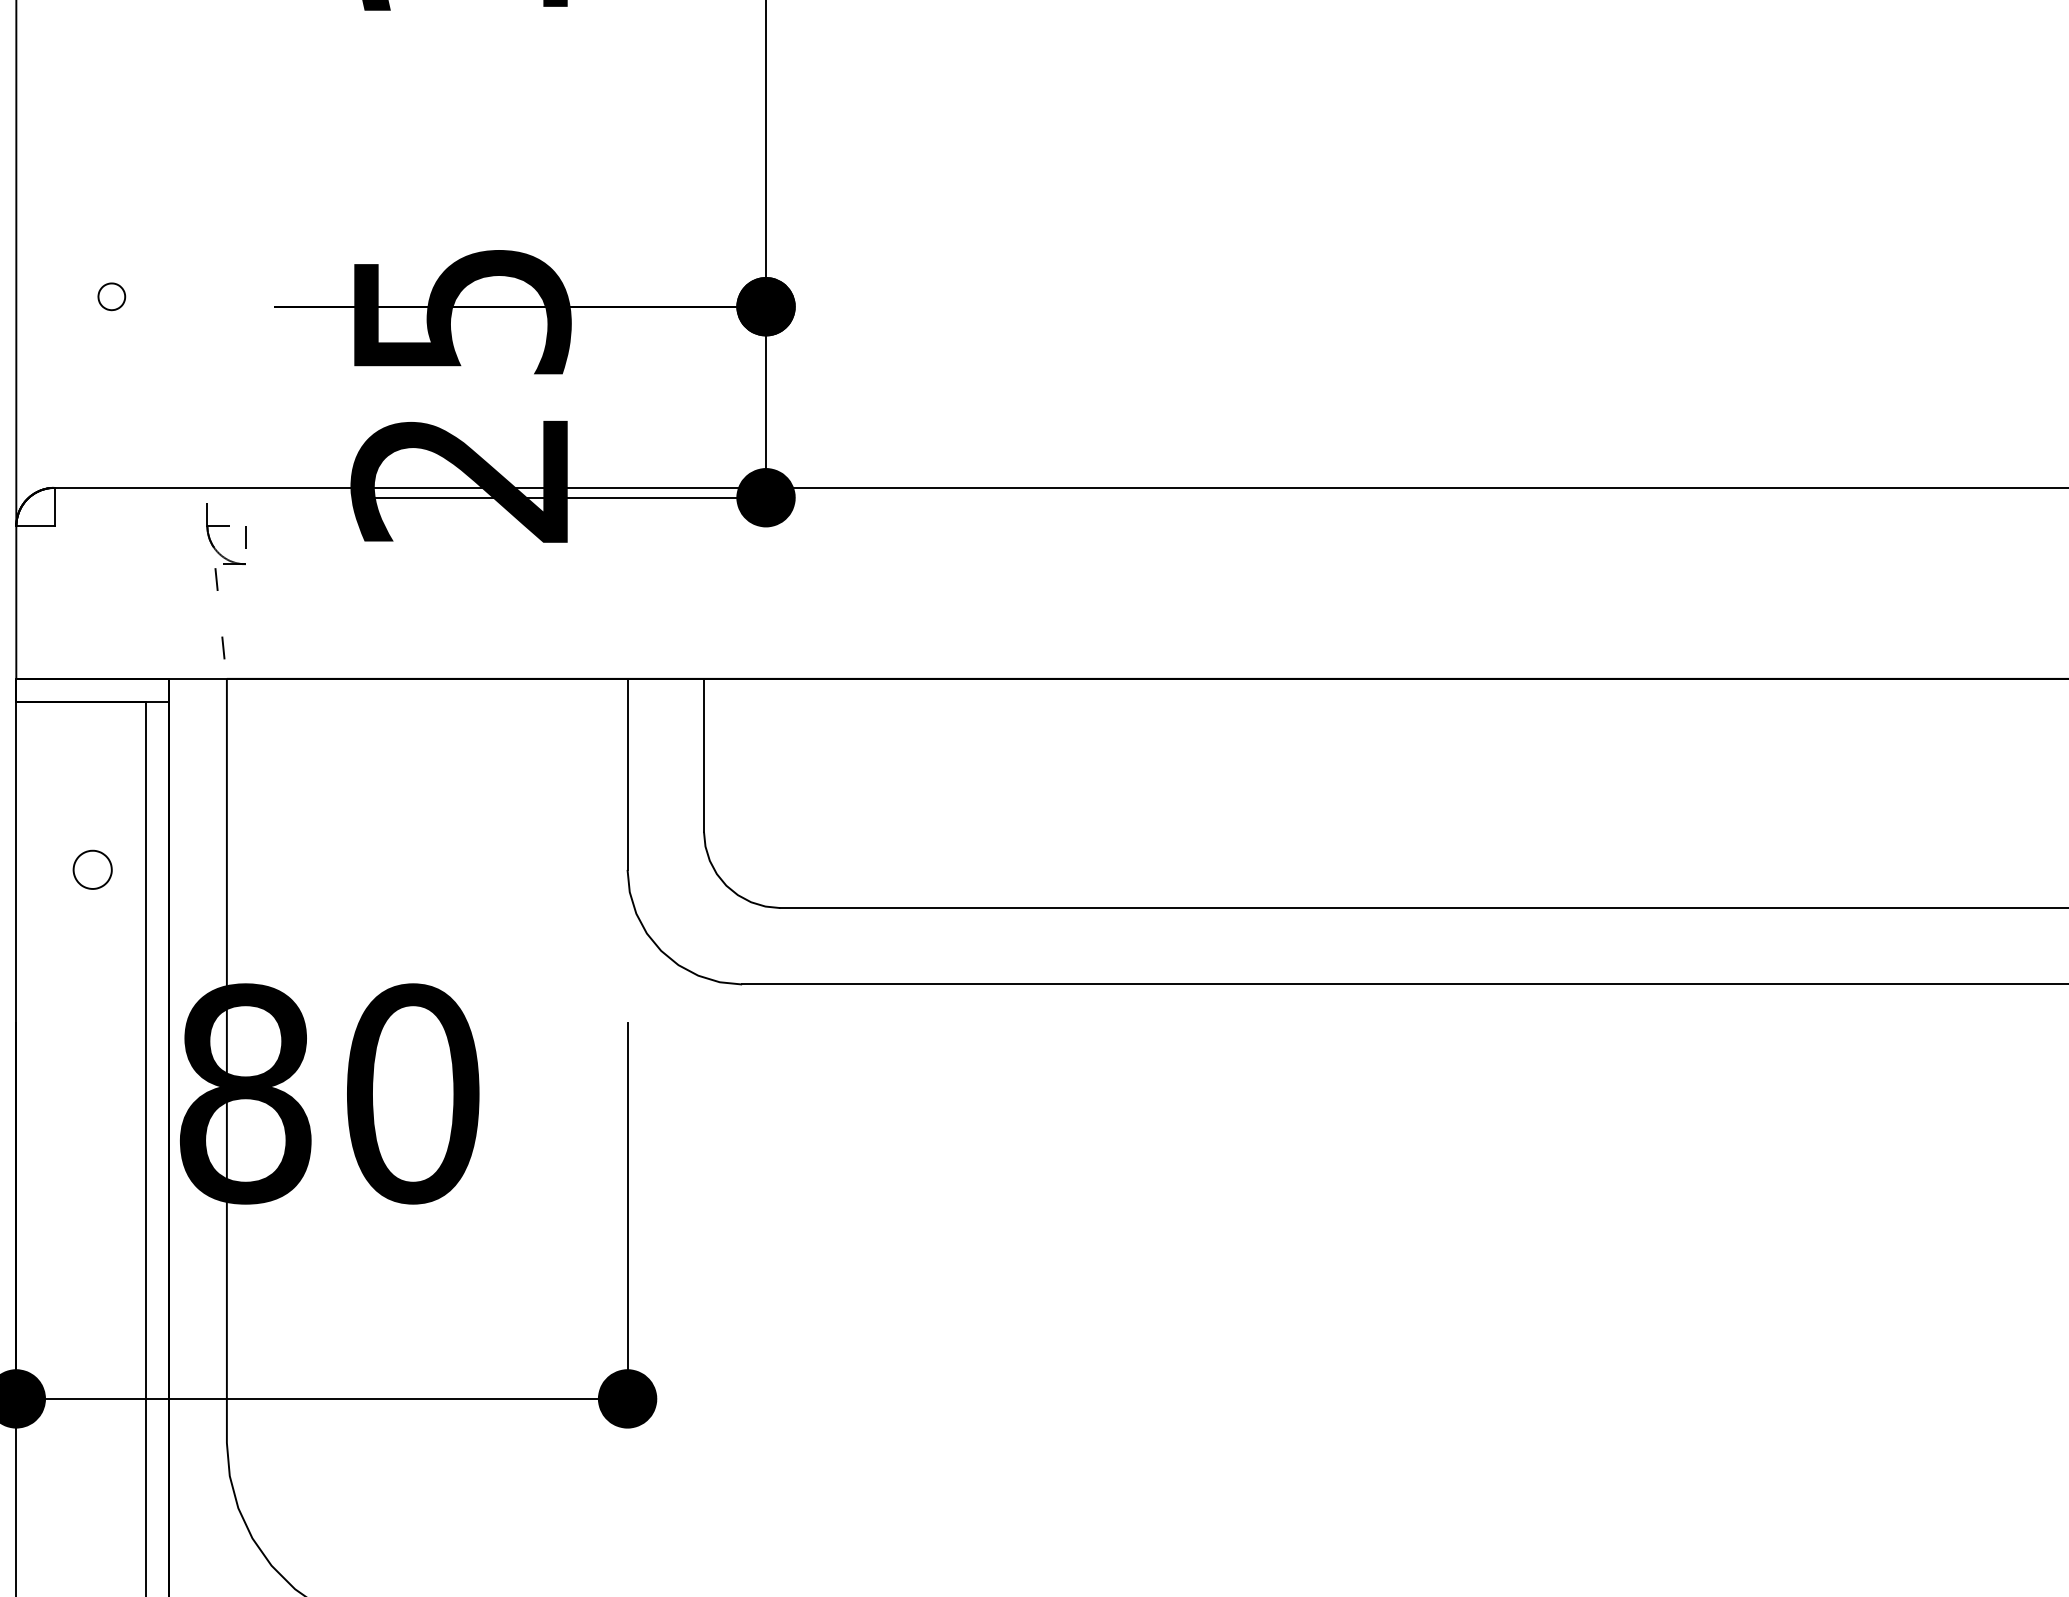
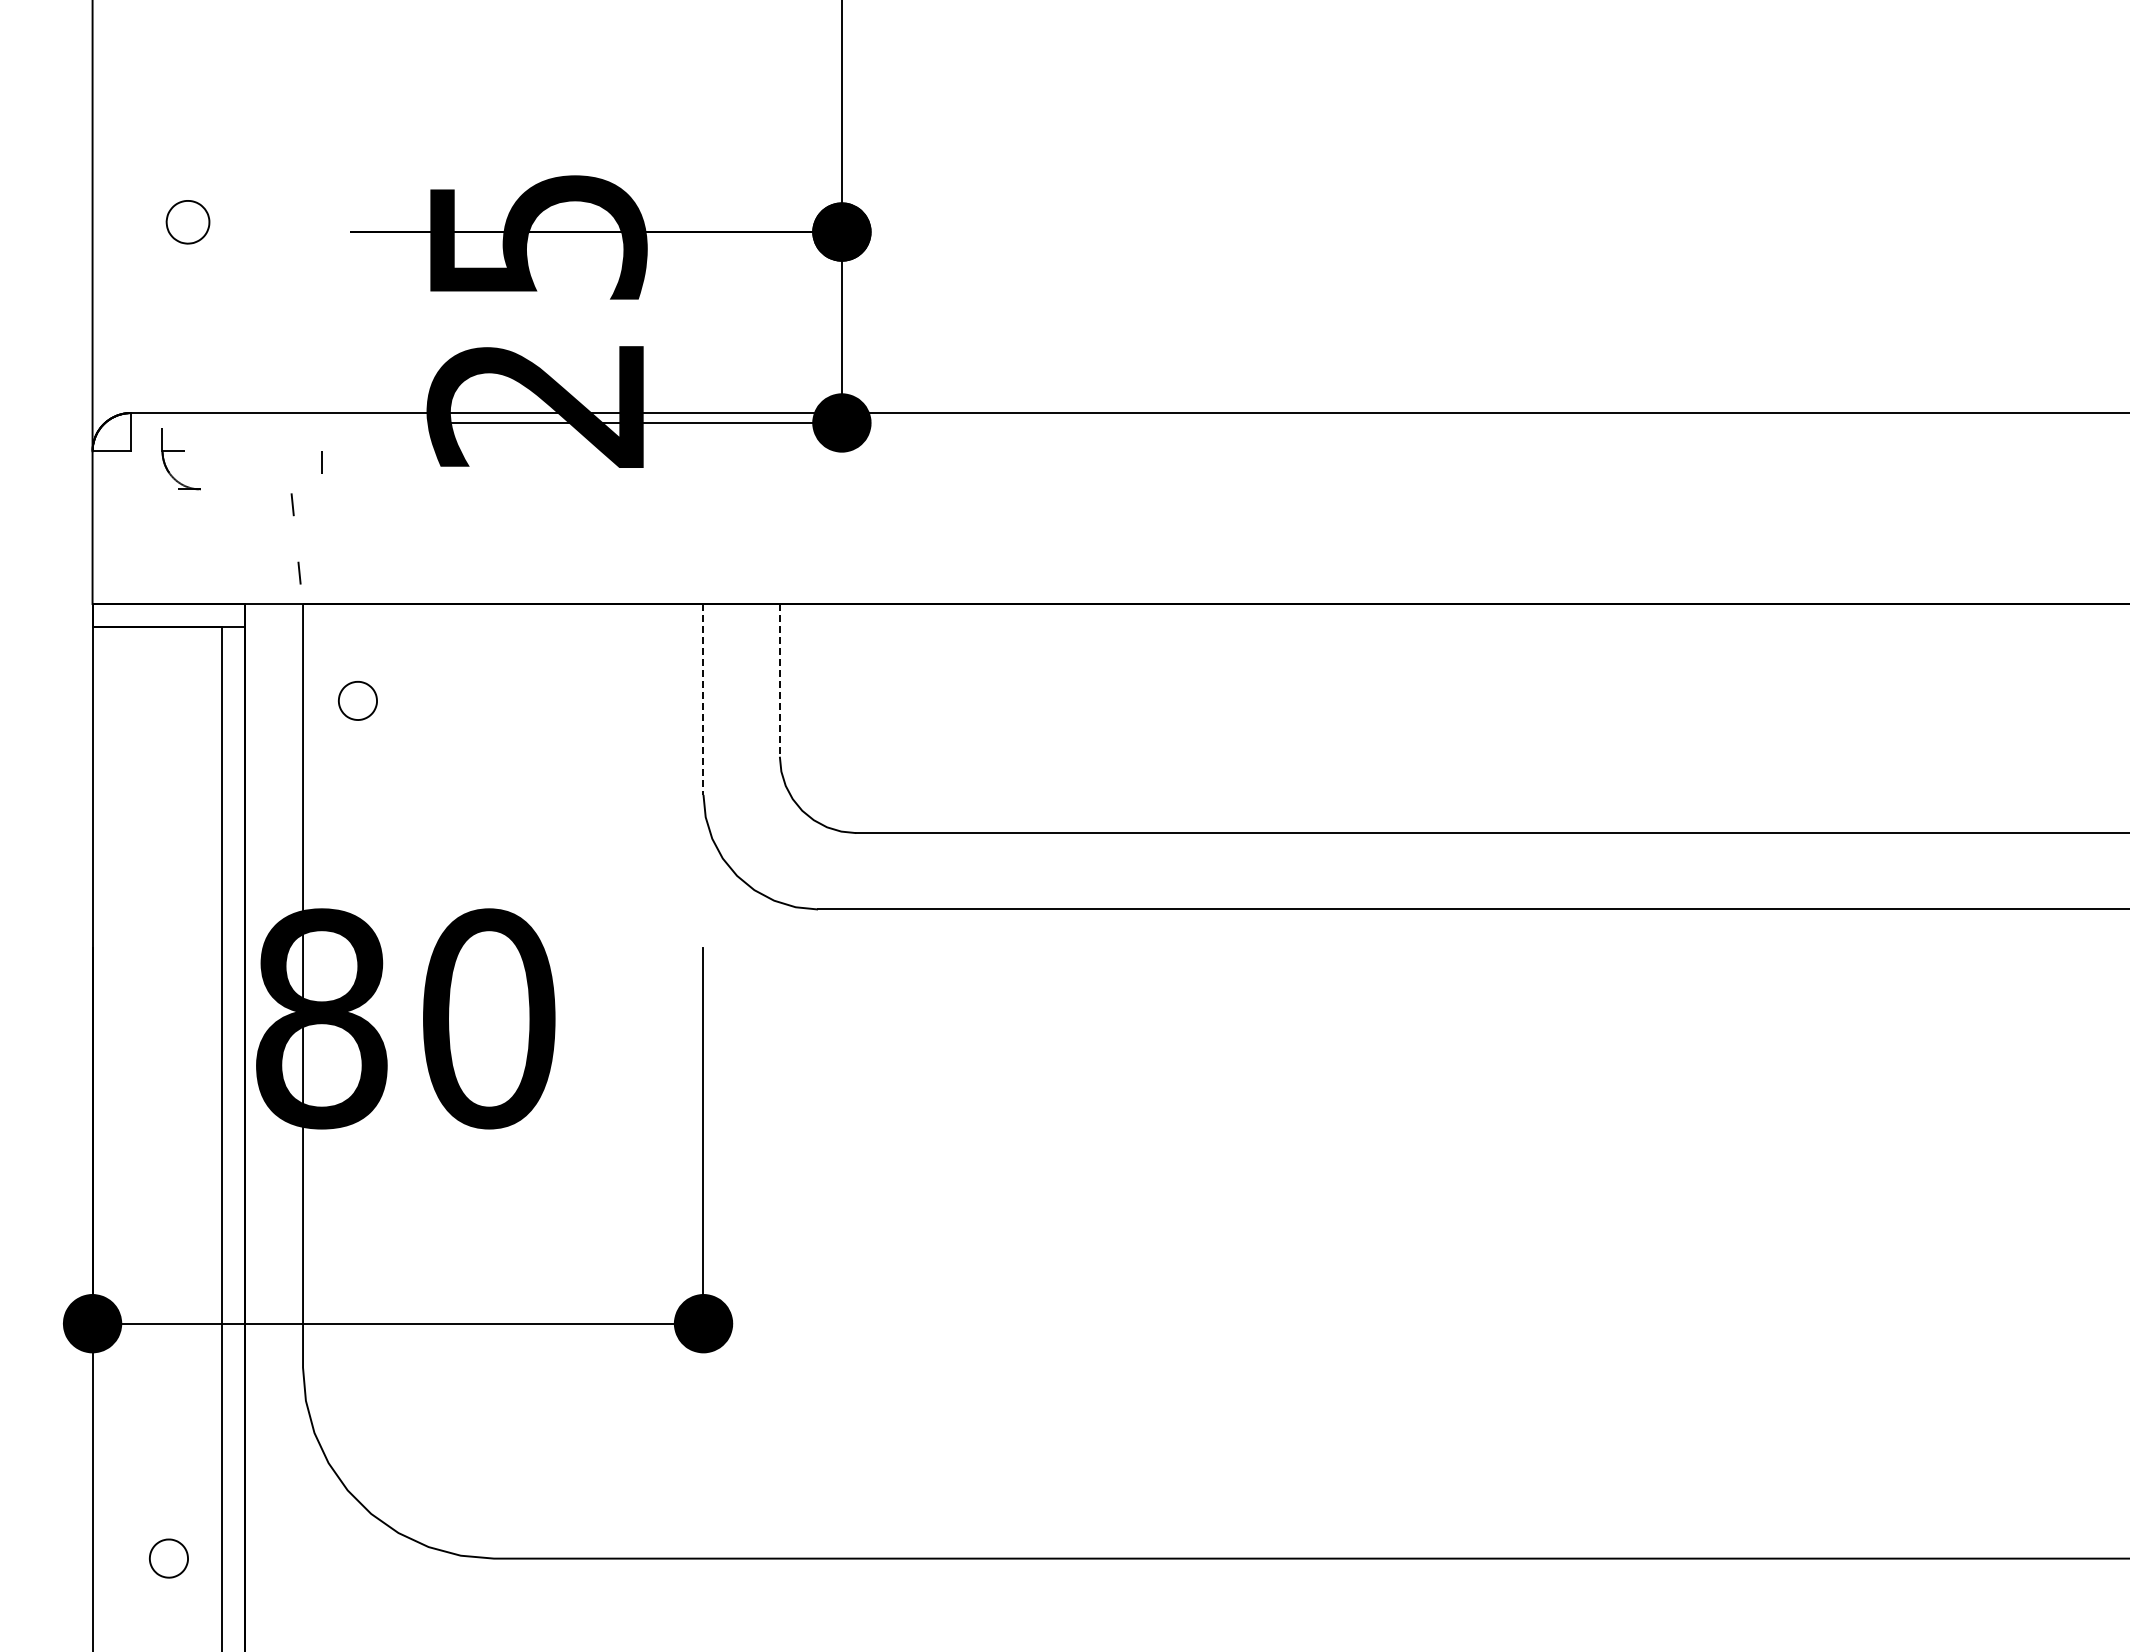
part: (111, 296) -> (187, 221), size x1.6
part: (225, 526) -> (180, 451), moved
line: (703, 755) -> (779, 680), solid -> dashed
line: (627, 774) -> (703, 699), solid -> dashed
part: (92, 869) -> (357, 700), moved

